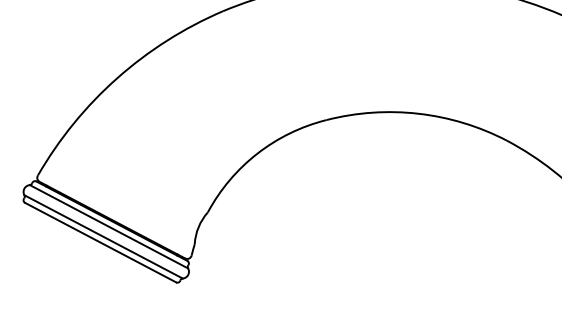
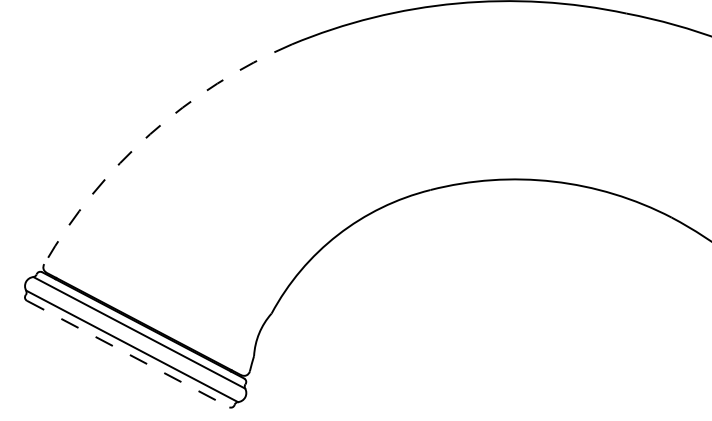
arc: (117, 78) -> (150, 134), solid -> dashed
line: (101, 242) -> (129, 353), solid -> dashed

